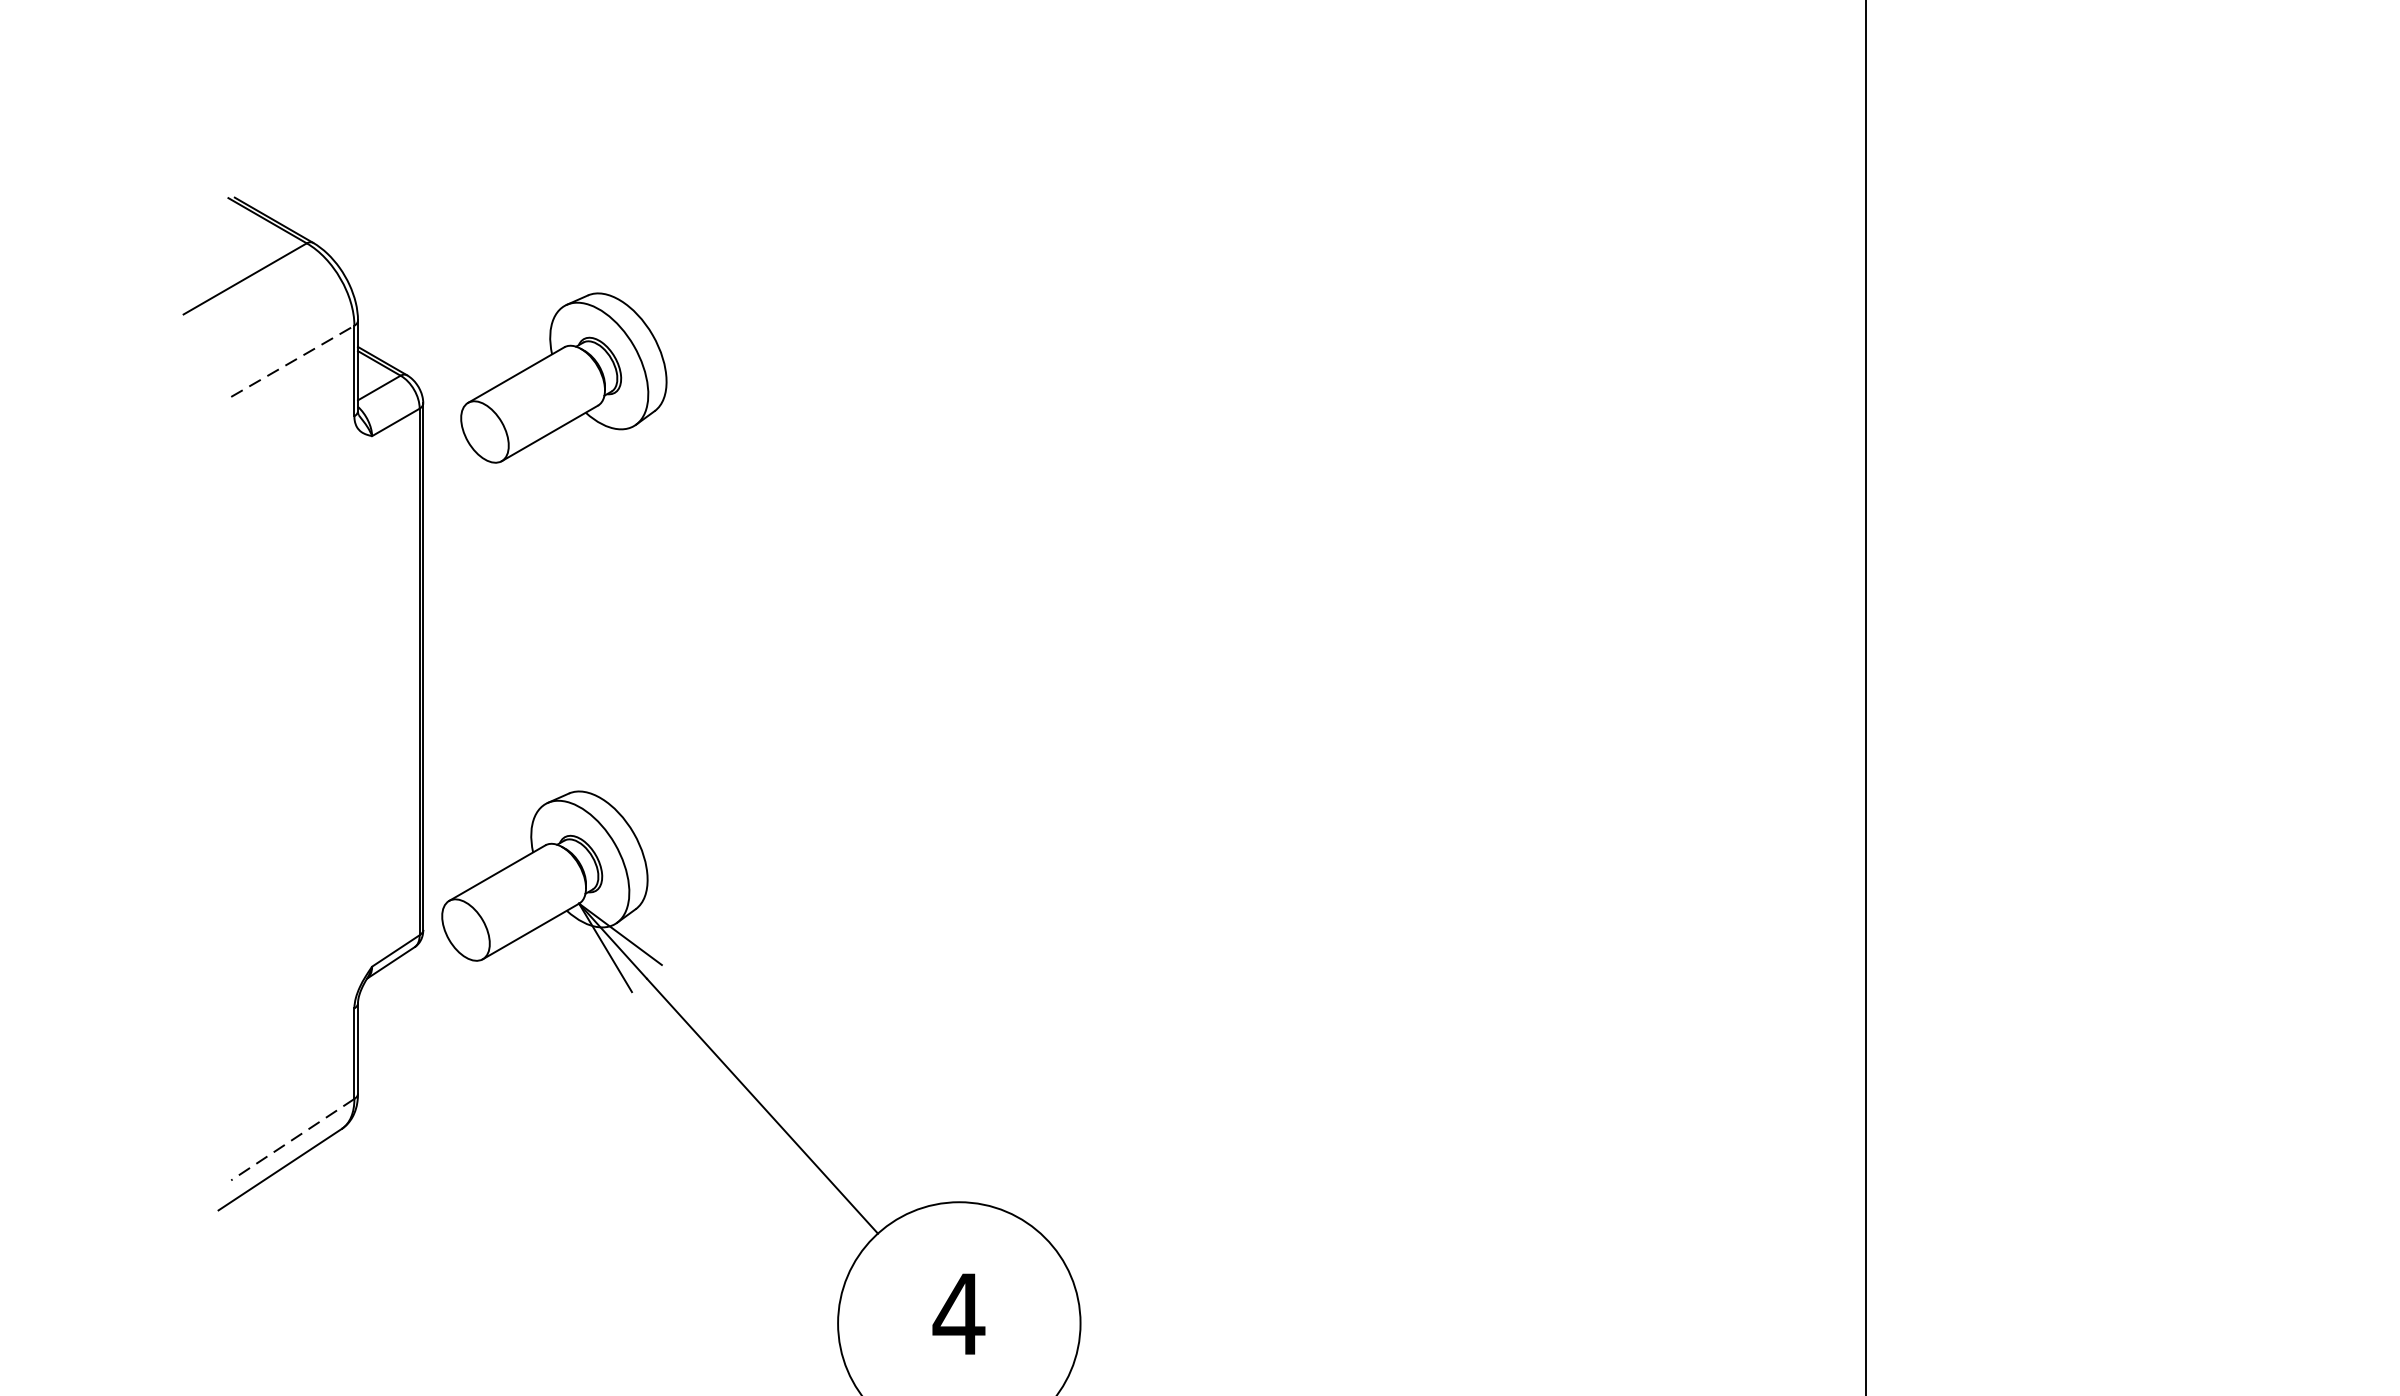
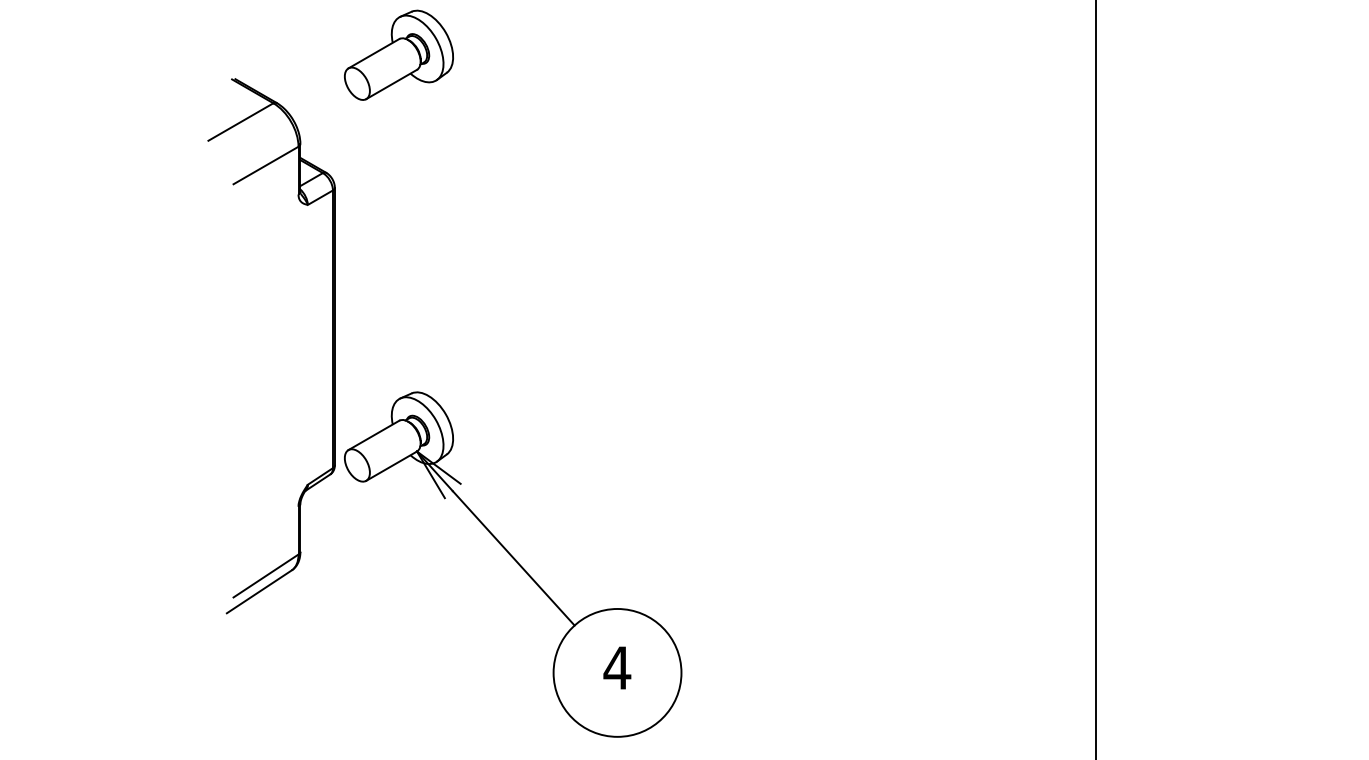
line: (293, 361) -> (266, 165), dashed -> solid
part: (562, 376) -> (398, 54), moved
line: (293, 1140) -> (266, 576), dashed -> solid

